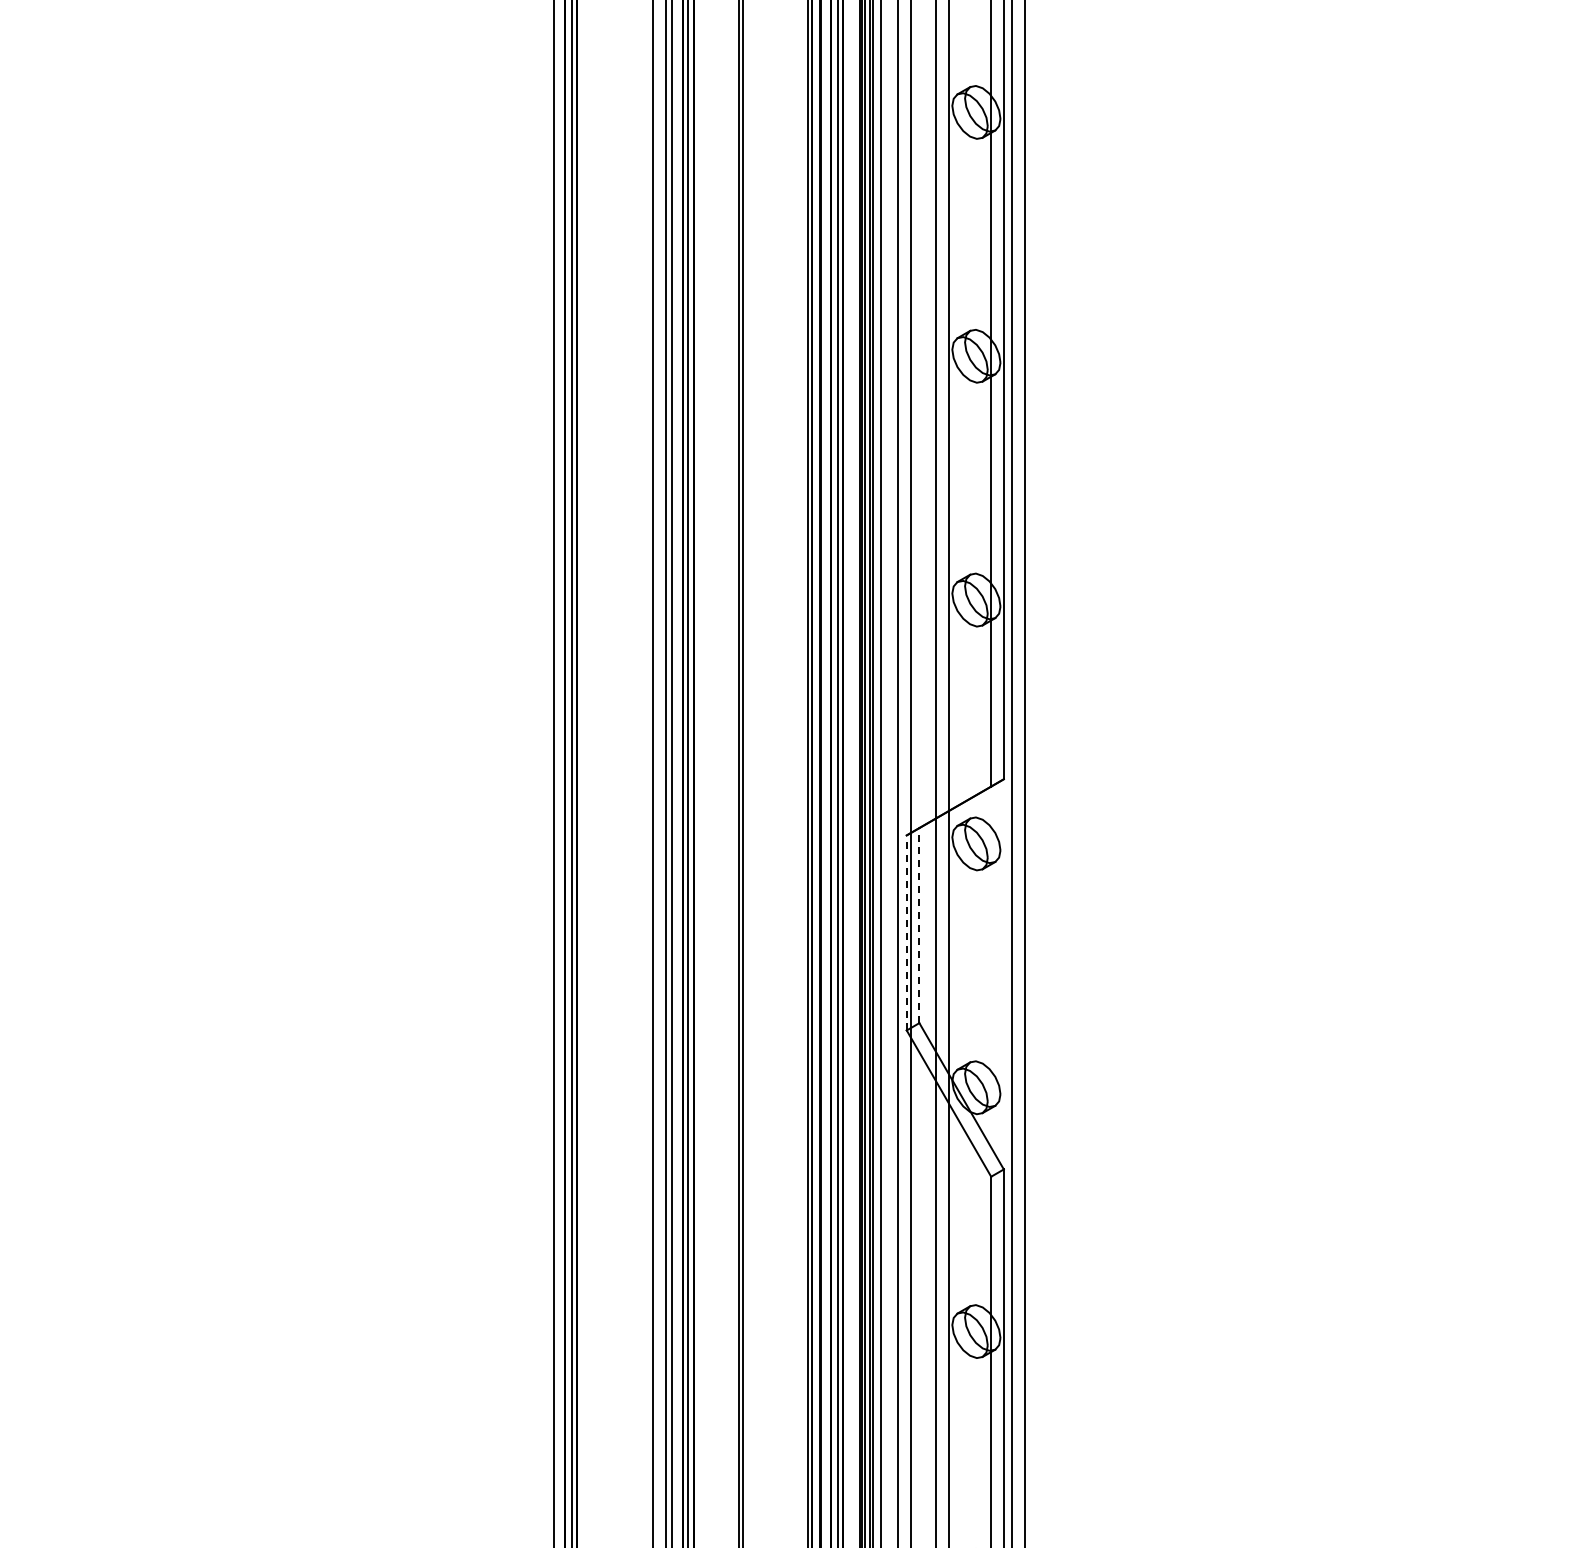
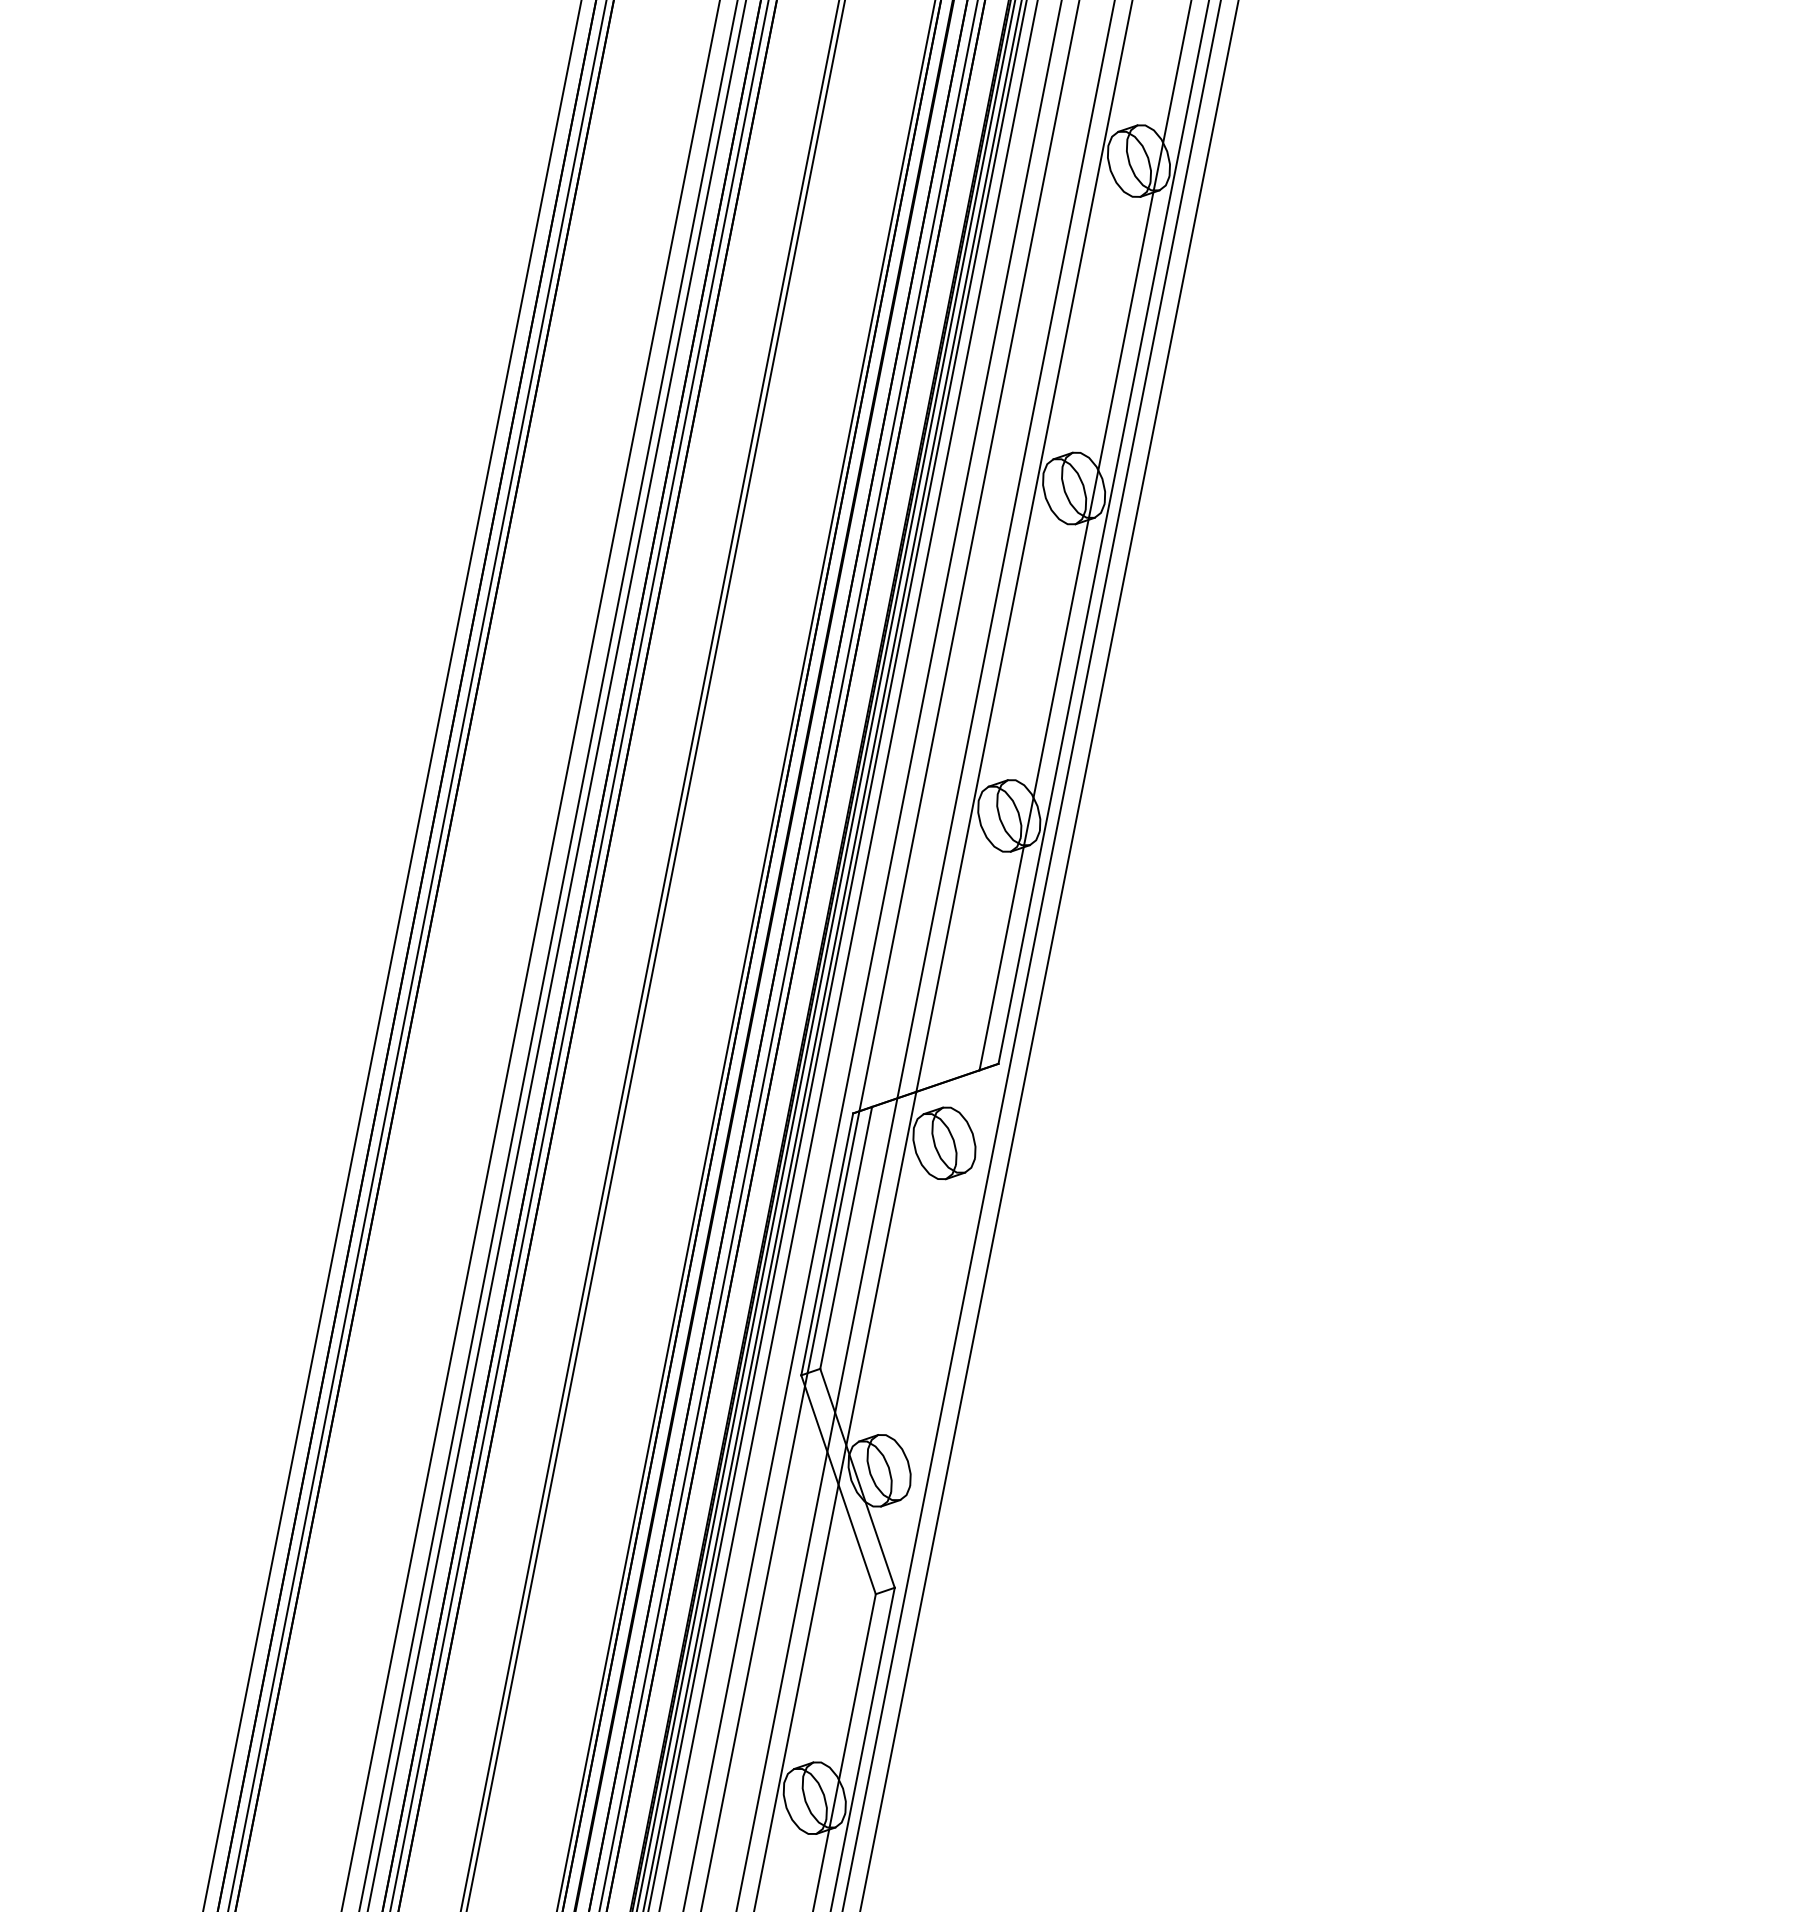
line: (919, 925) -> (846, 1237), dashed -> solid
line: (906, 932) -> (827, 1243), dashed -> solid

